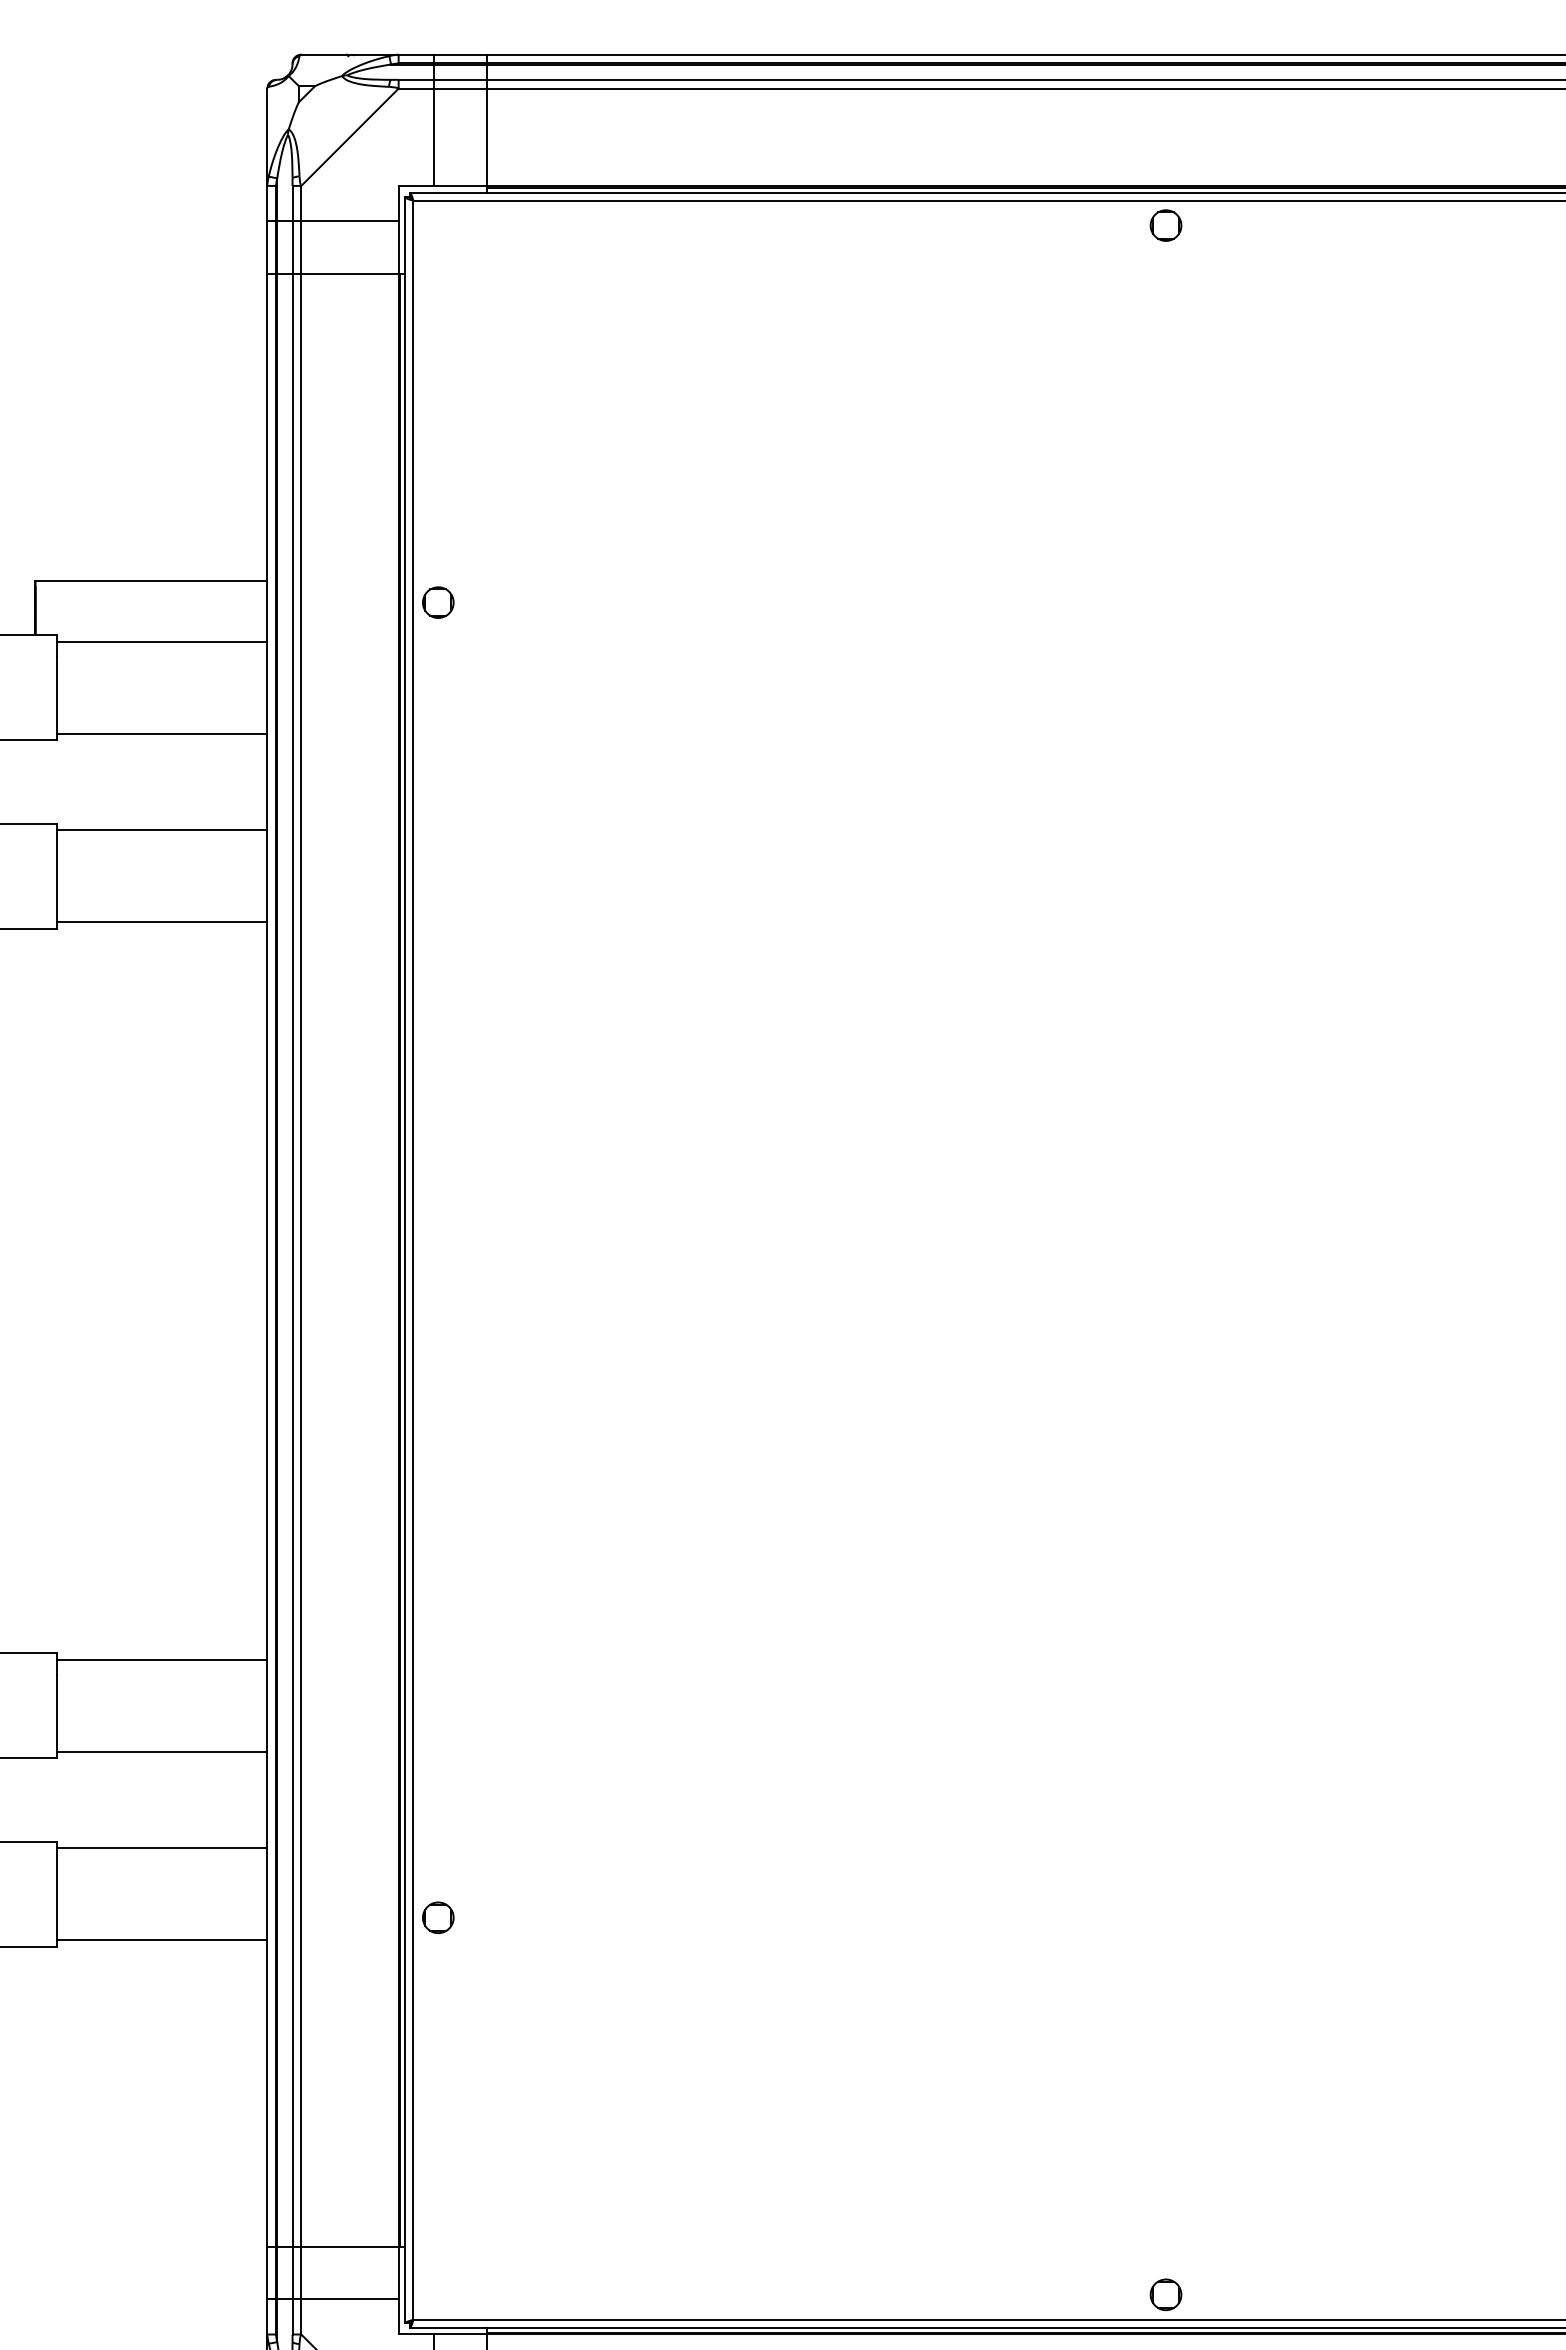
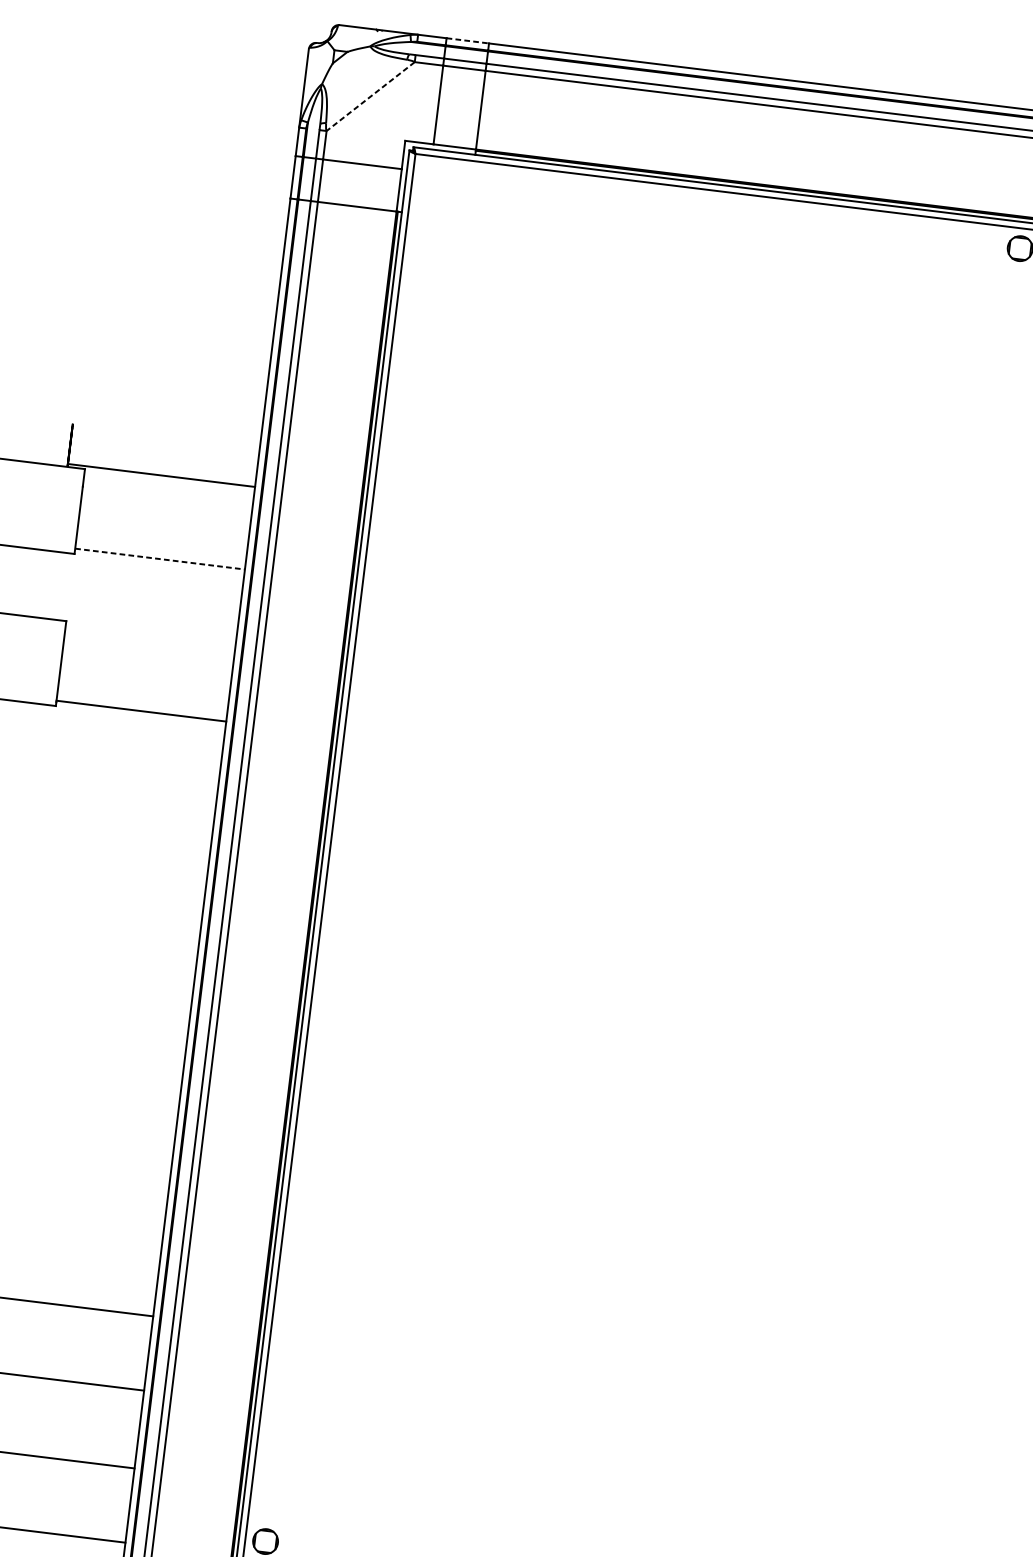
line: (460, 54) -> (468, 40), solid -> dashed
line: (349, 137) -> (370, 96), solid -> dashed
line: (151, 581) -> (161, 475), moved
part: (438, 602) -> (396, 480), removed
line: (161, 641) -> (168, 484), removed
line: (162, 733) -> (160, 558), solid -> dashed
line: (161, 830) -> (149, 637), removed

